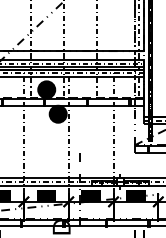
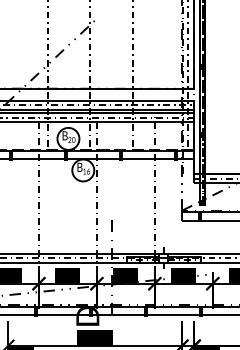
fill: (46, 89) -> (68, 138), removed
fill: (58, 114) -> (83, 170), removed

